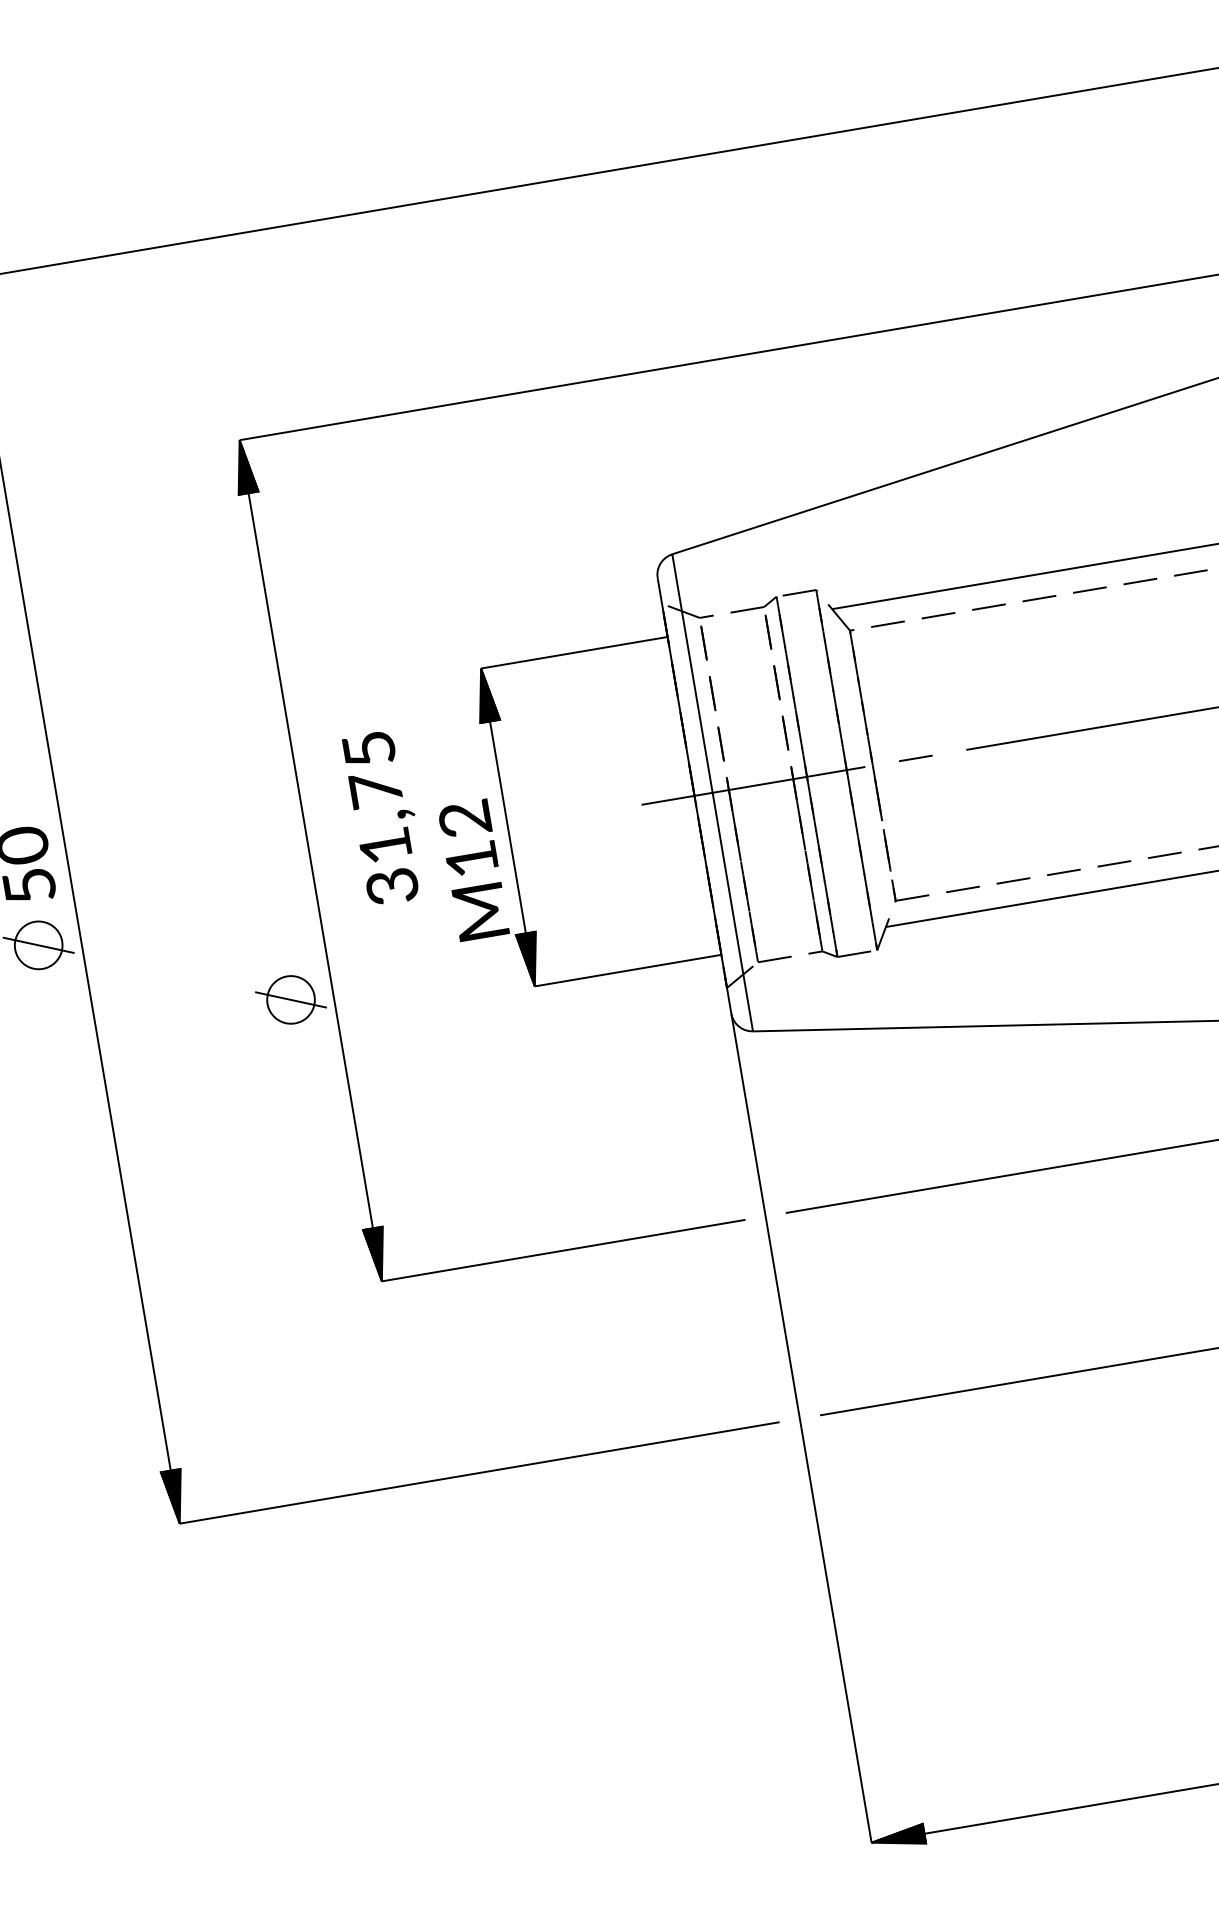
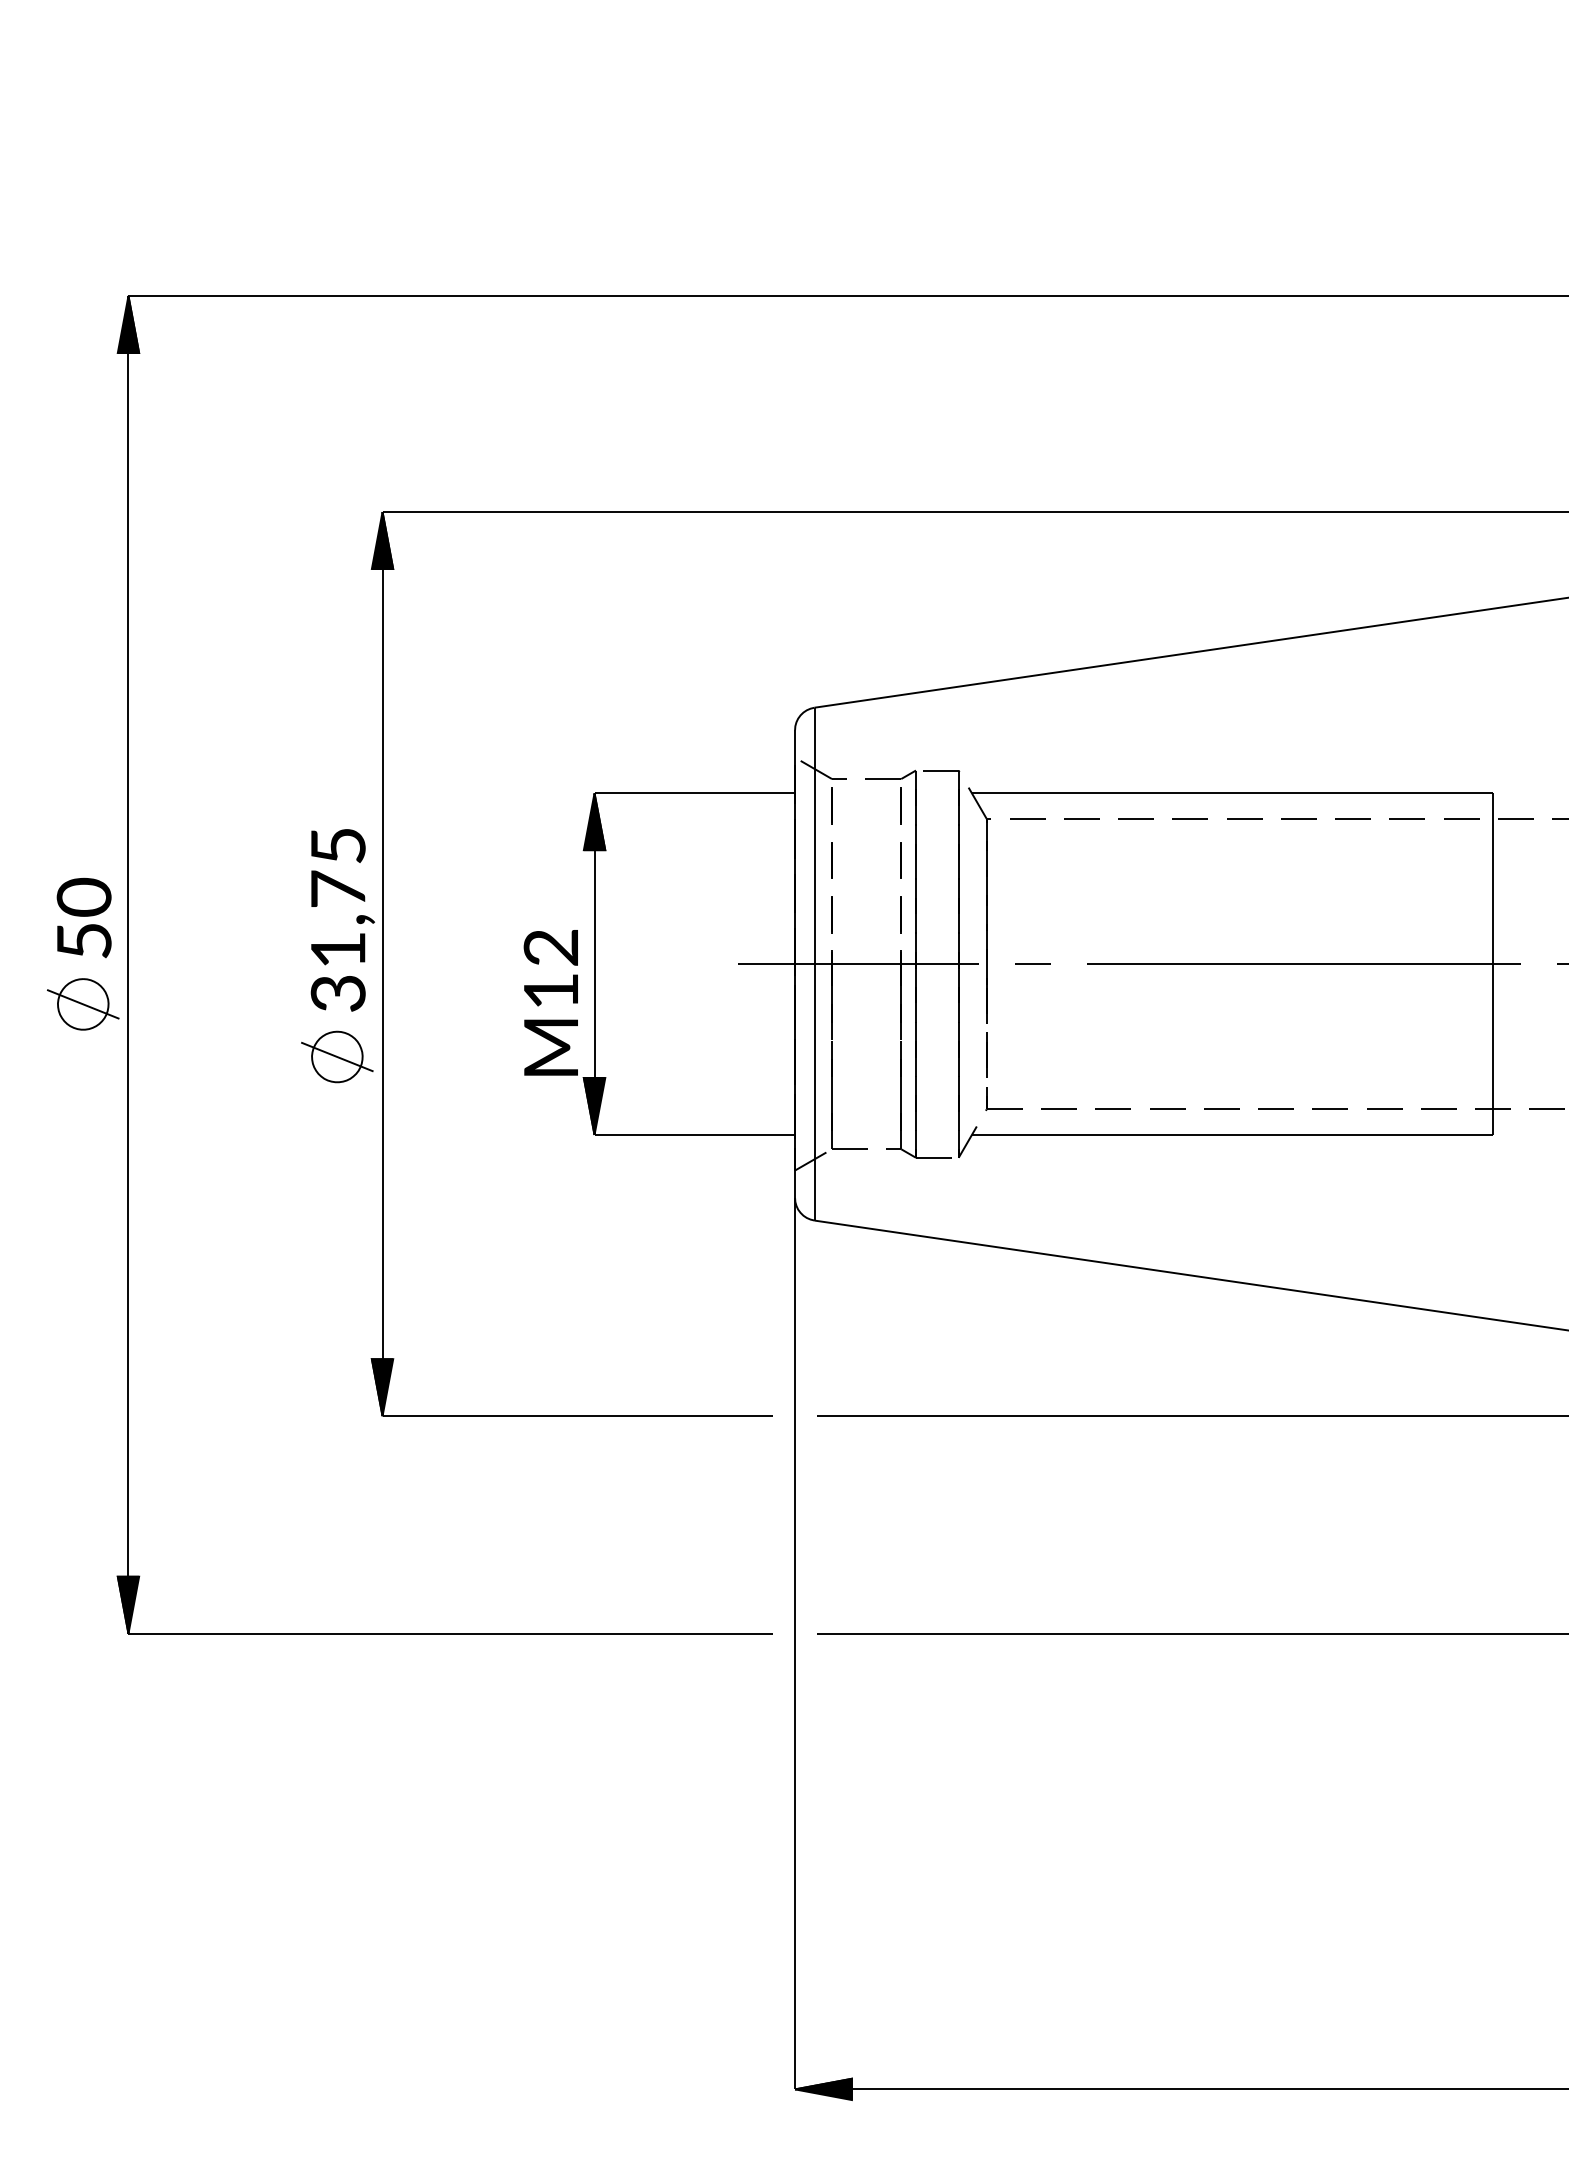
text: (384, 818) -> (342, 920), moved
part: (291, 999) -> (337, 1056), moved

